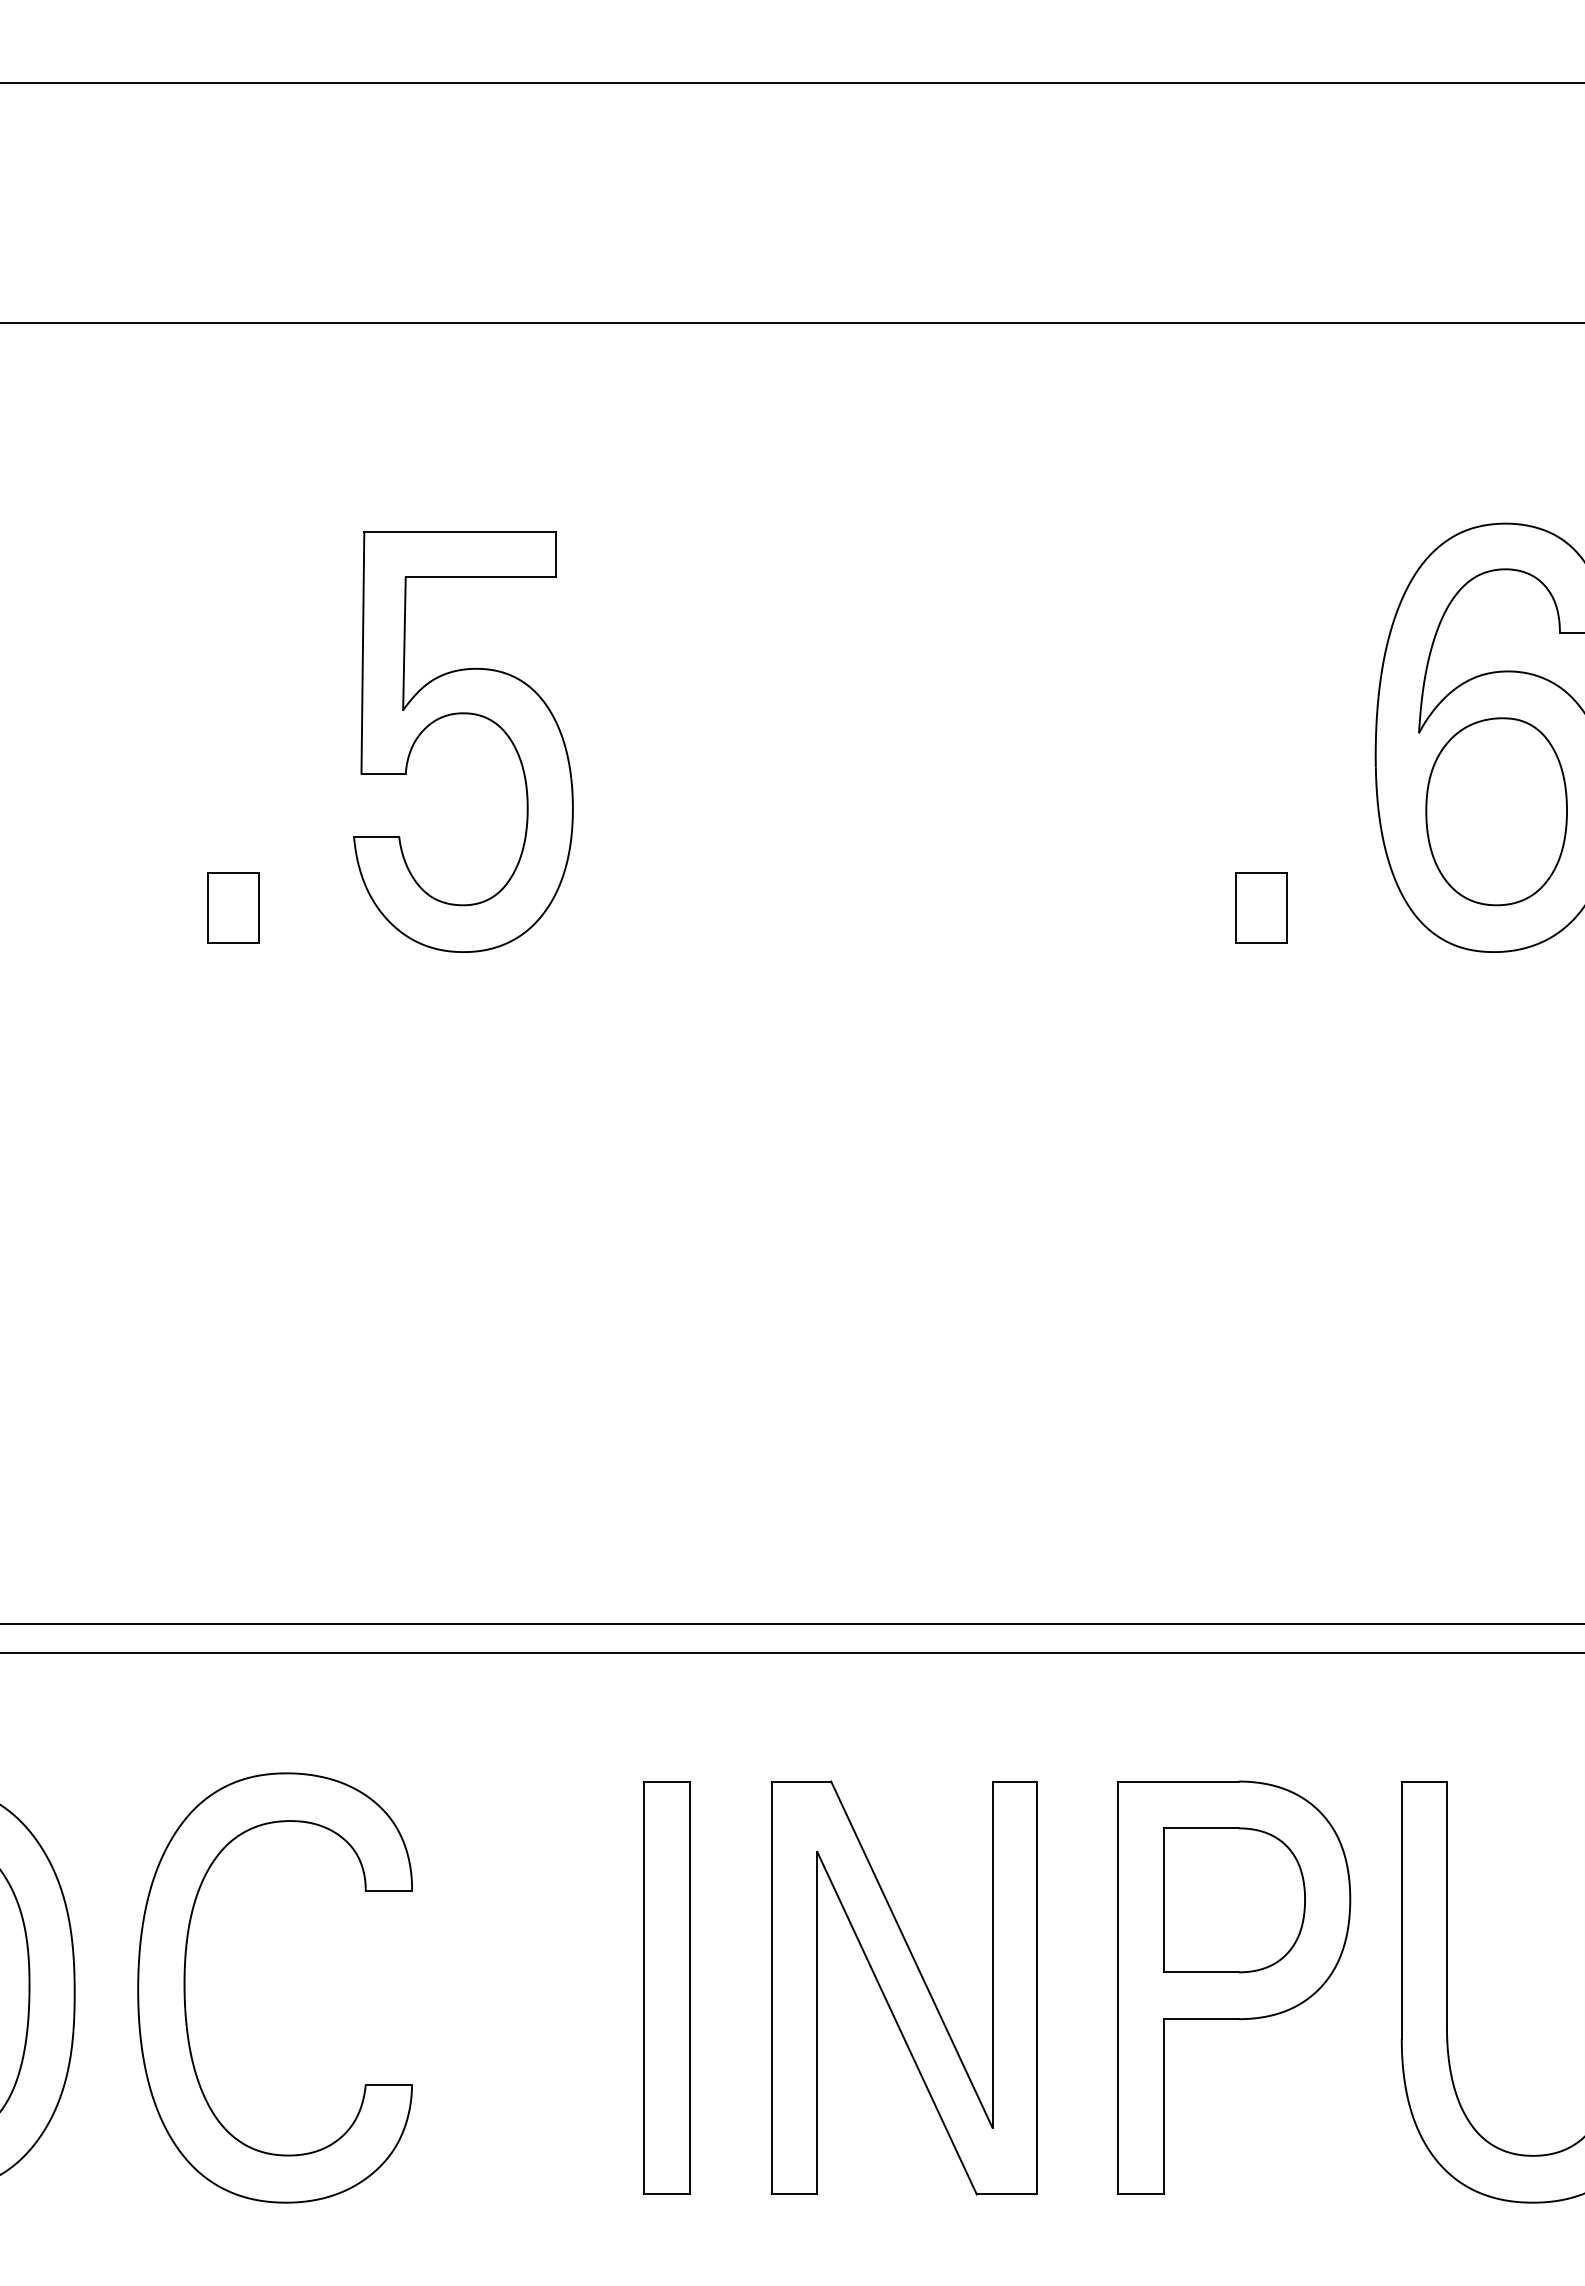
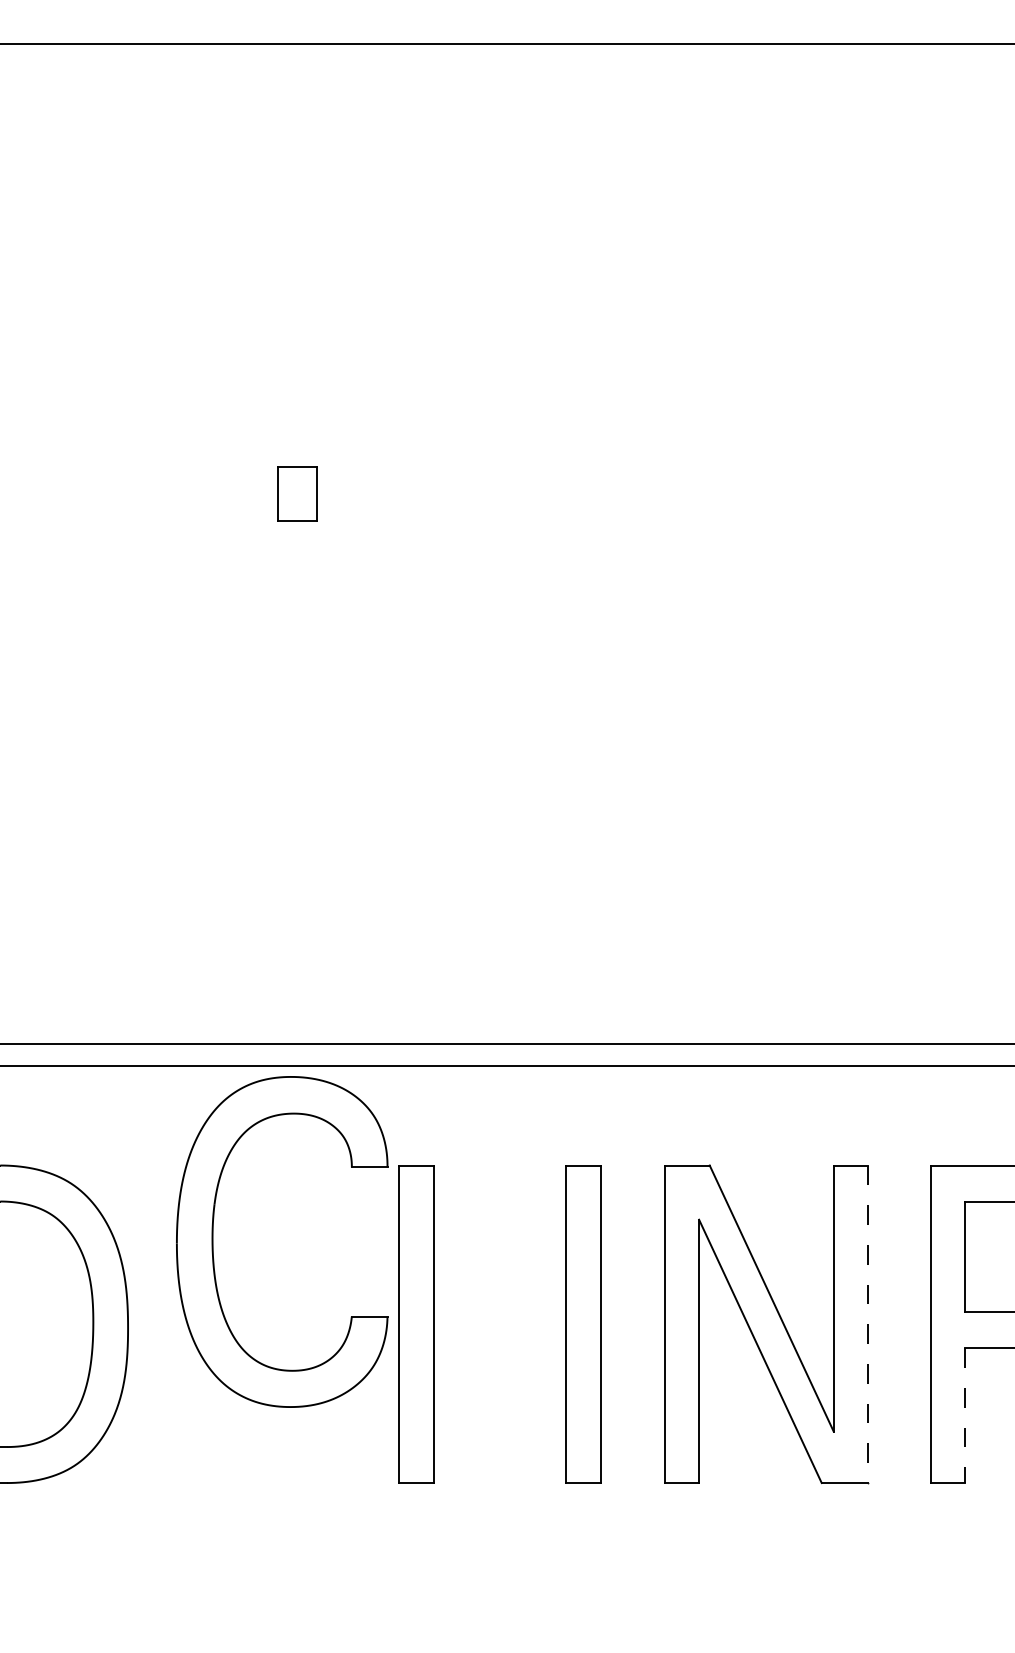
part: (463, 714) -> (427, 345), removed
part: (233, 907) -> (297, 493), moved
part: (185, 1987) -> (213, 1241), moved
part: (449, 1987) -> (416, 1323), added
line: (1037, 1988) -> (868, 1324), solid -> dashed
line: (1163, 2106) -> (965, 1415), solid -> dashed

